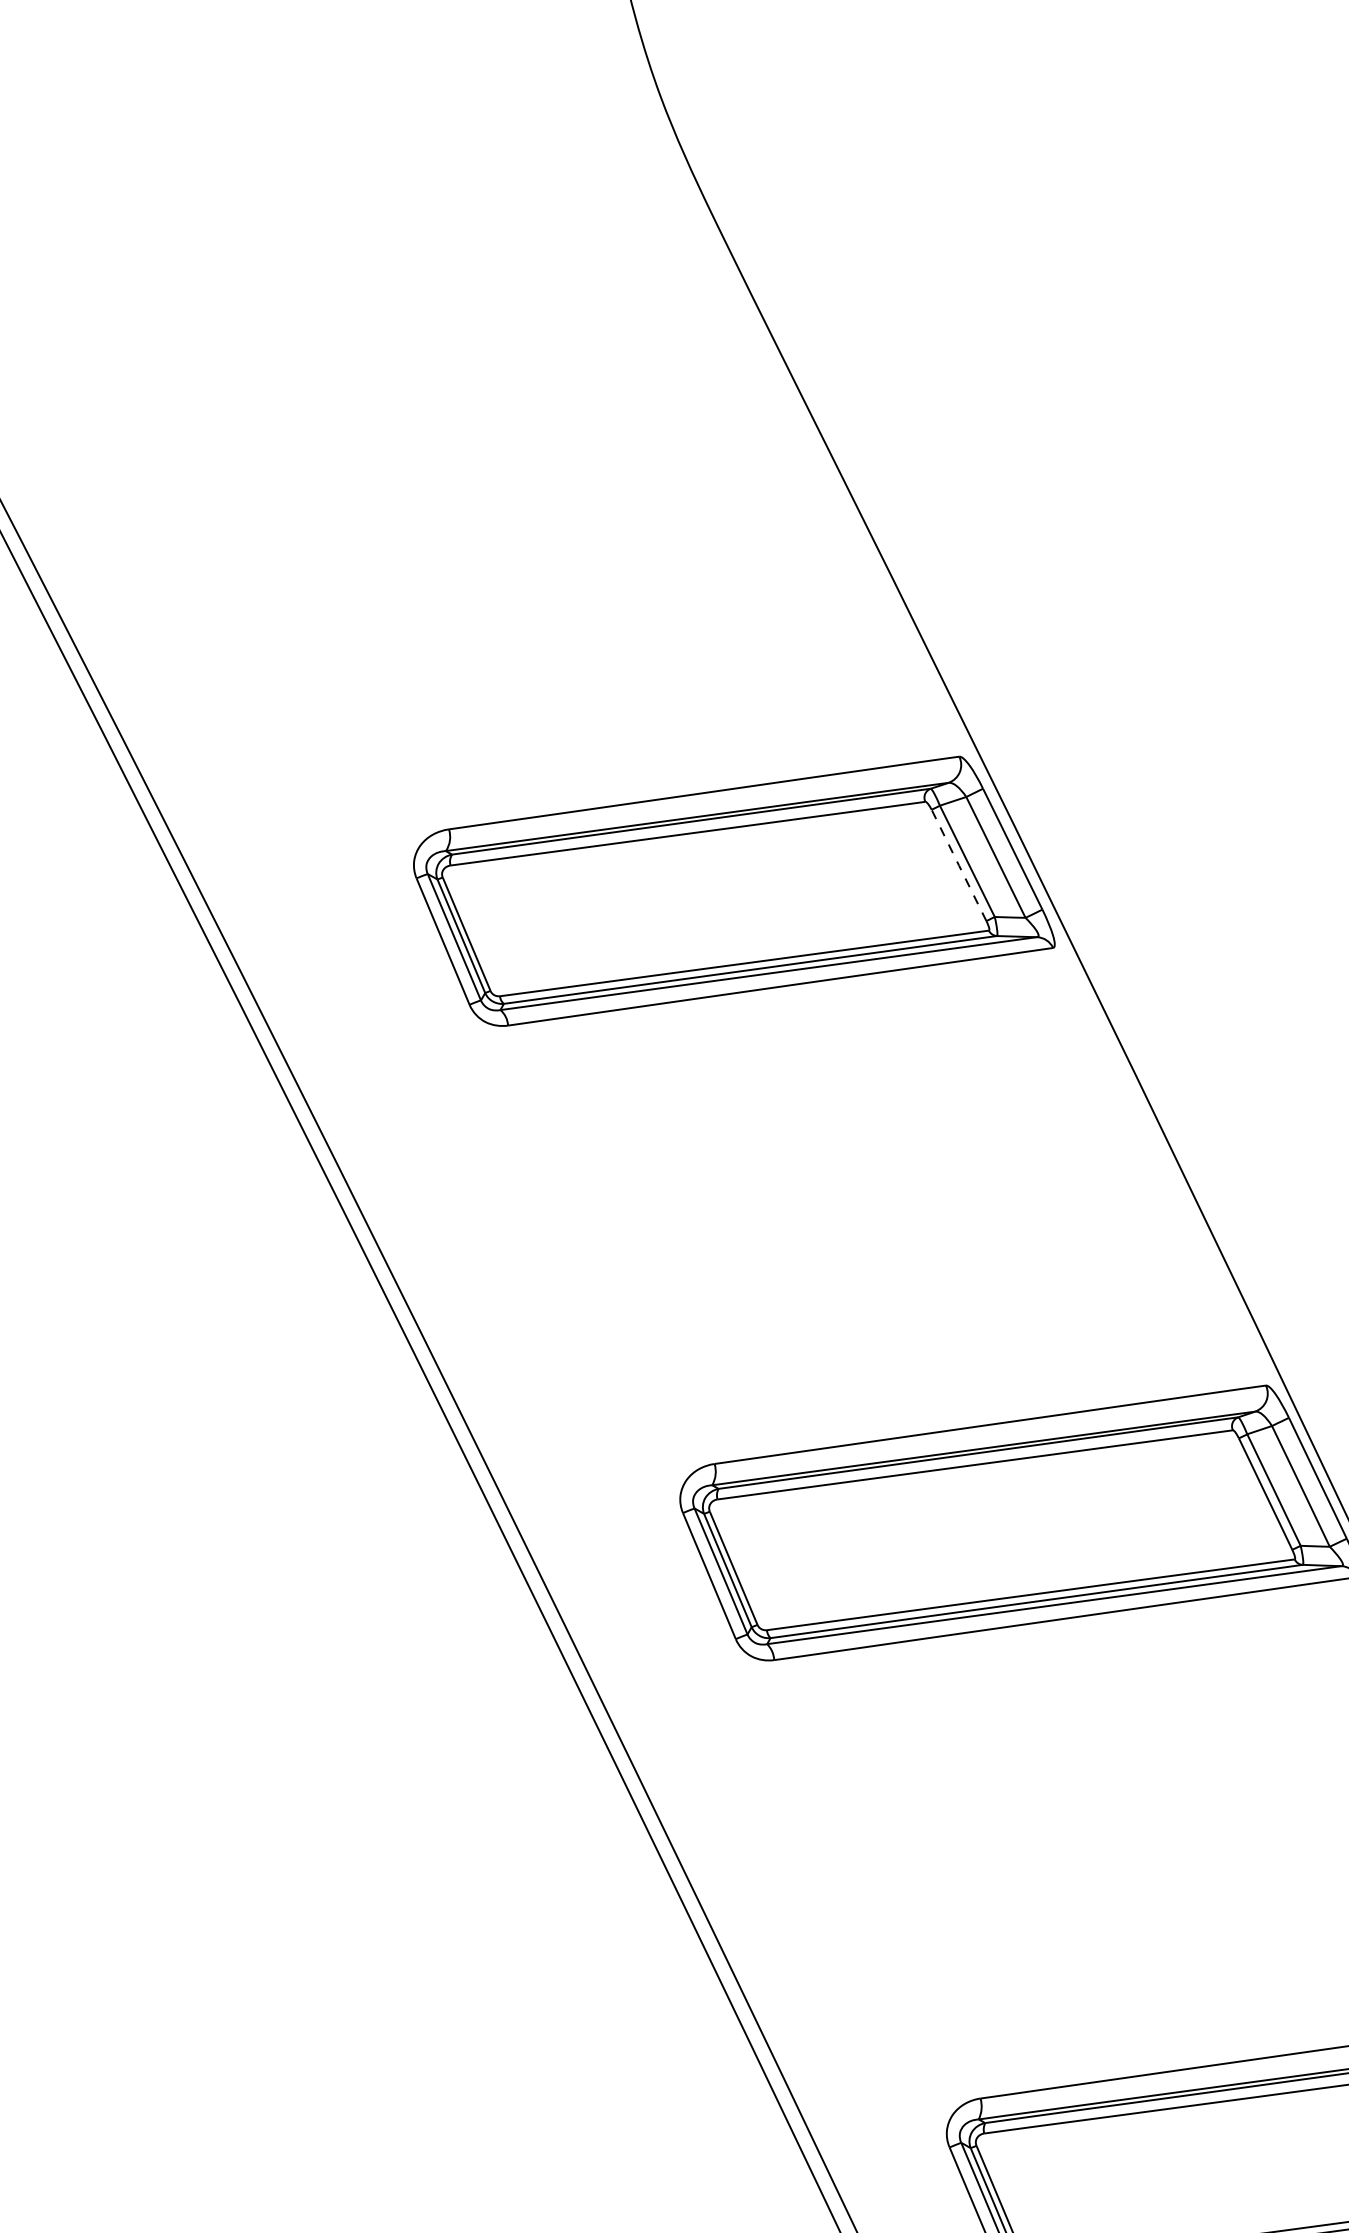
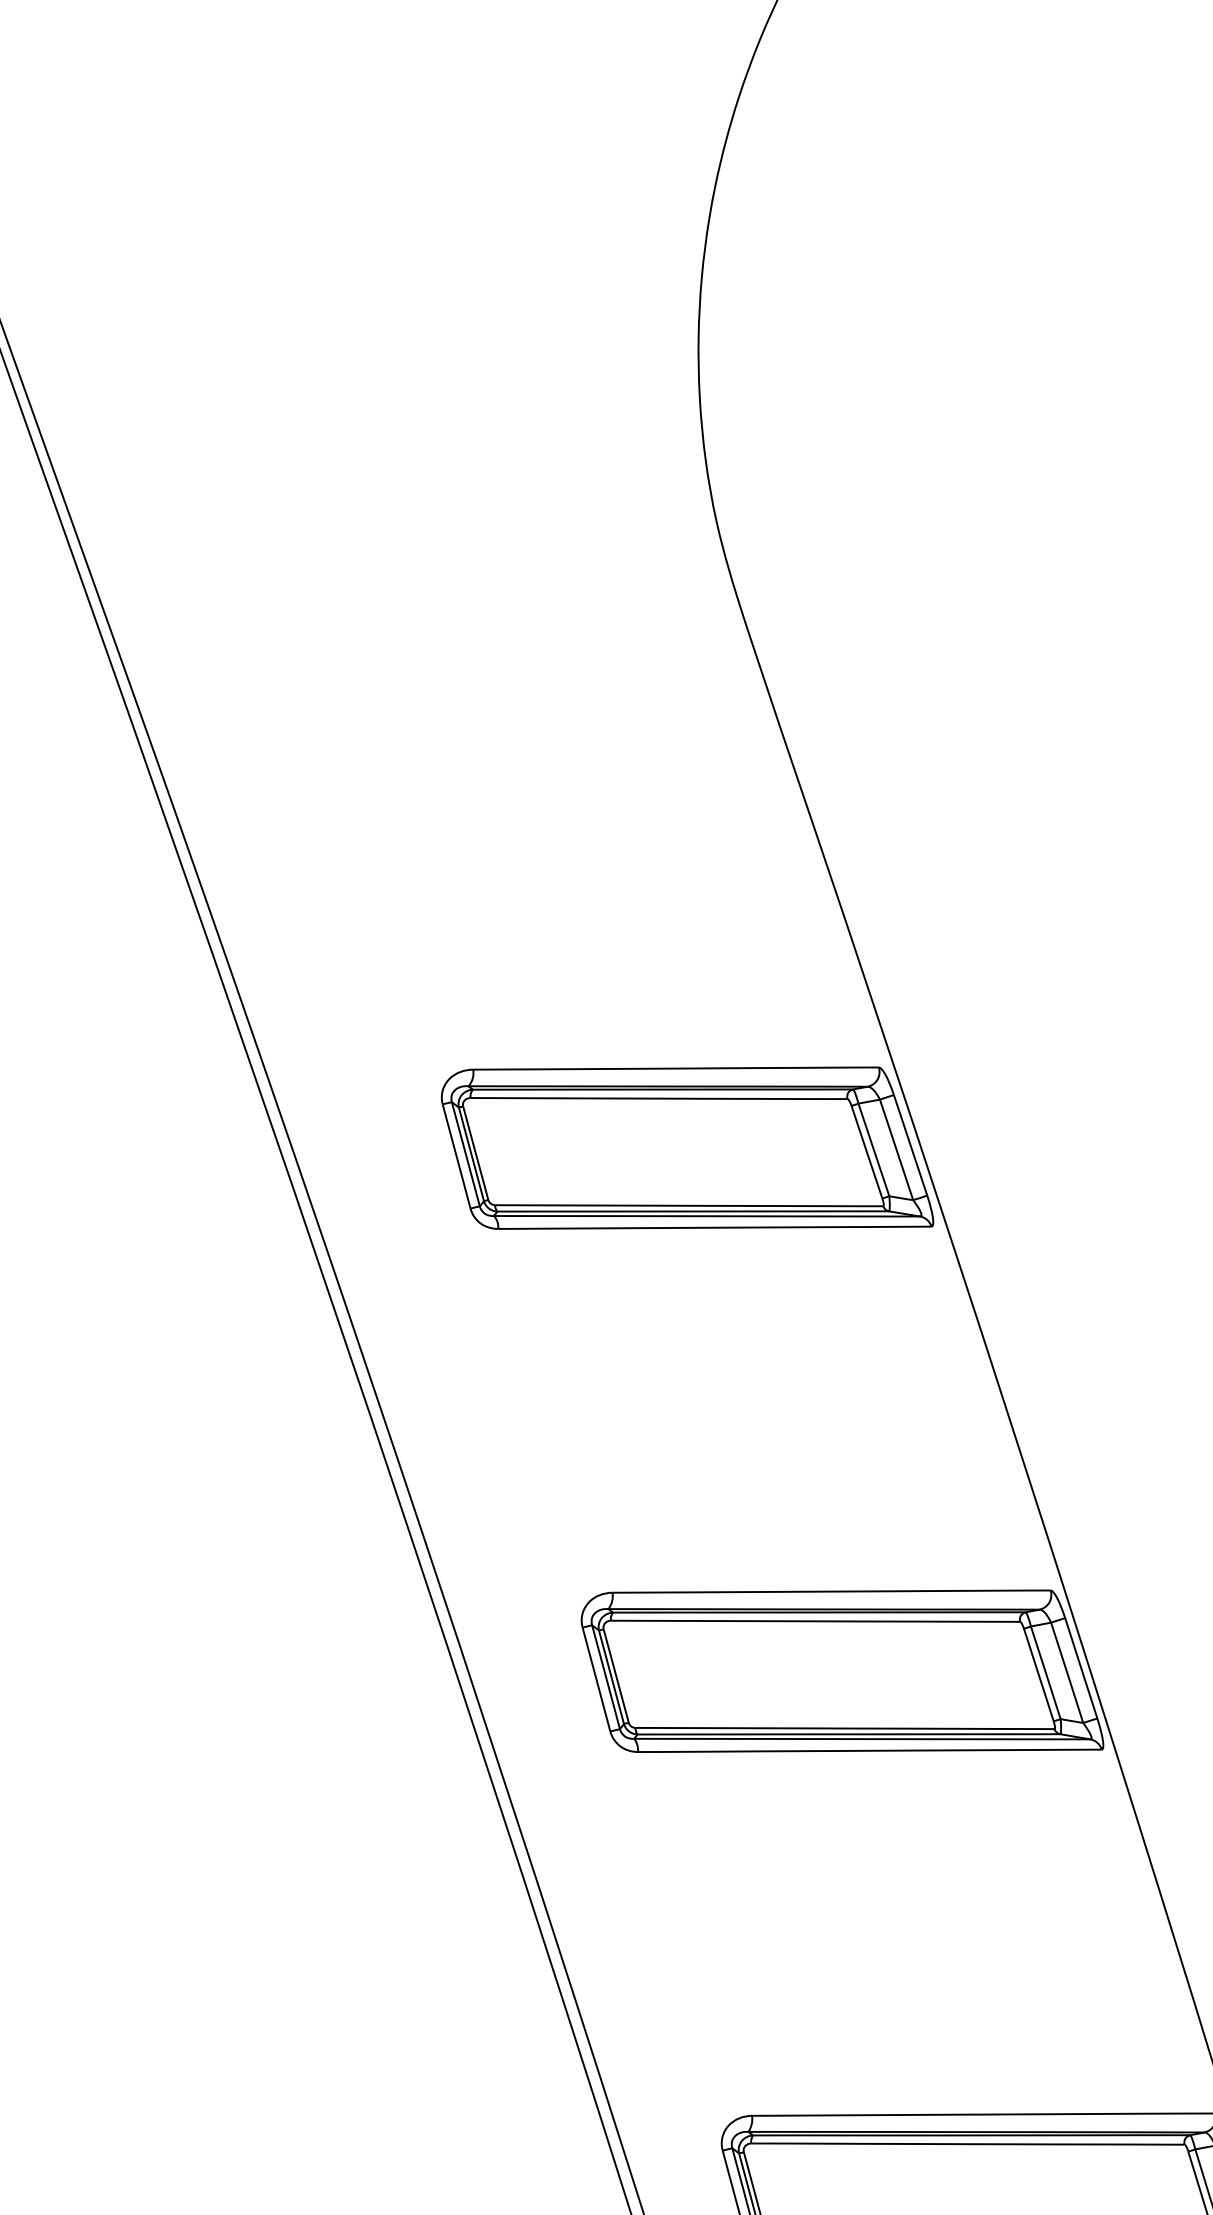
line: (958, 865) -> (866, 1152), dashed -> solid

